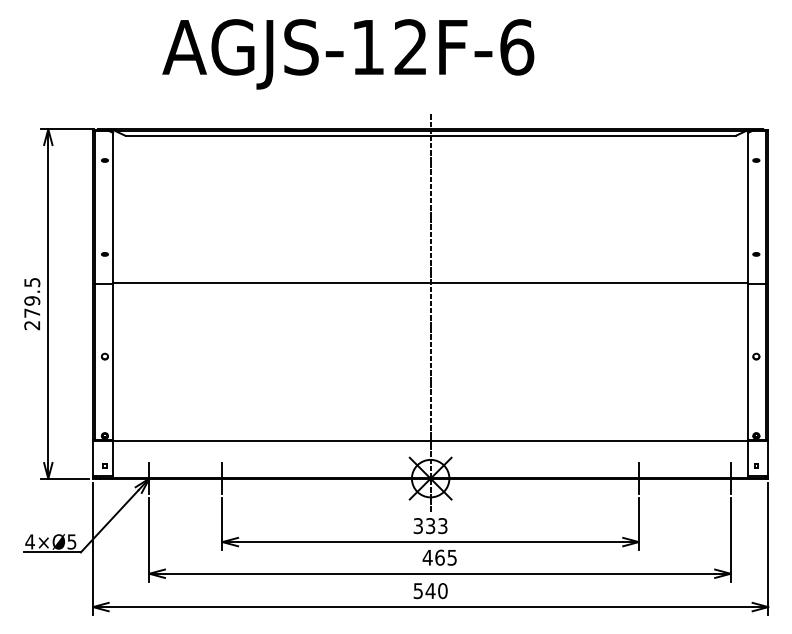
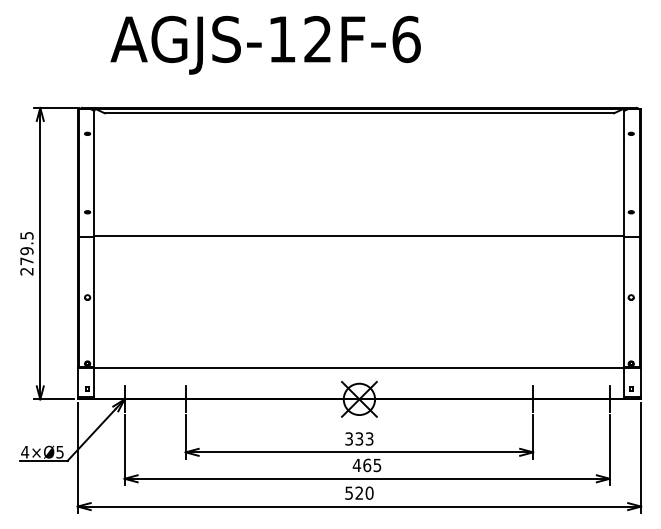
text: (348, 53) -> (265, 44), moved
line: (430, 312) -> (359, 260), removed
text: (430, 590) -> (359, 492), 540 -> 520

